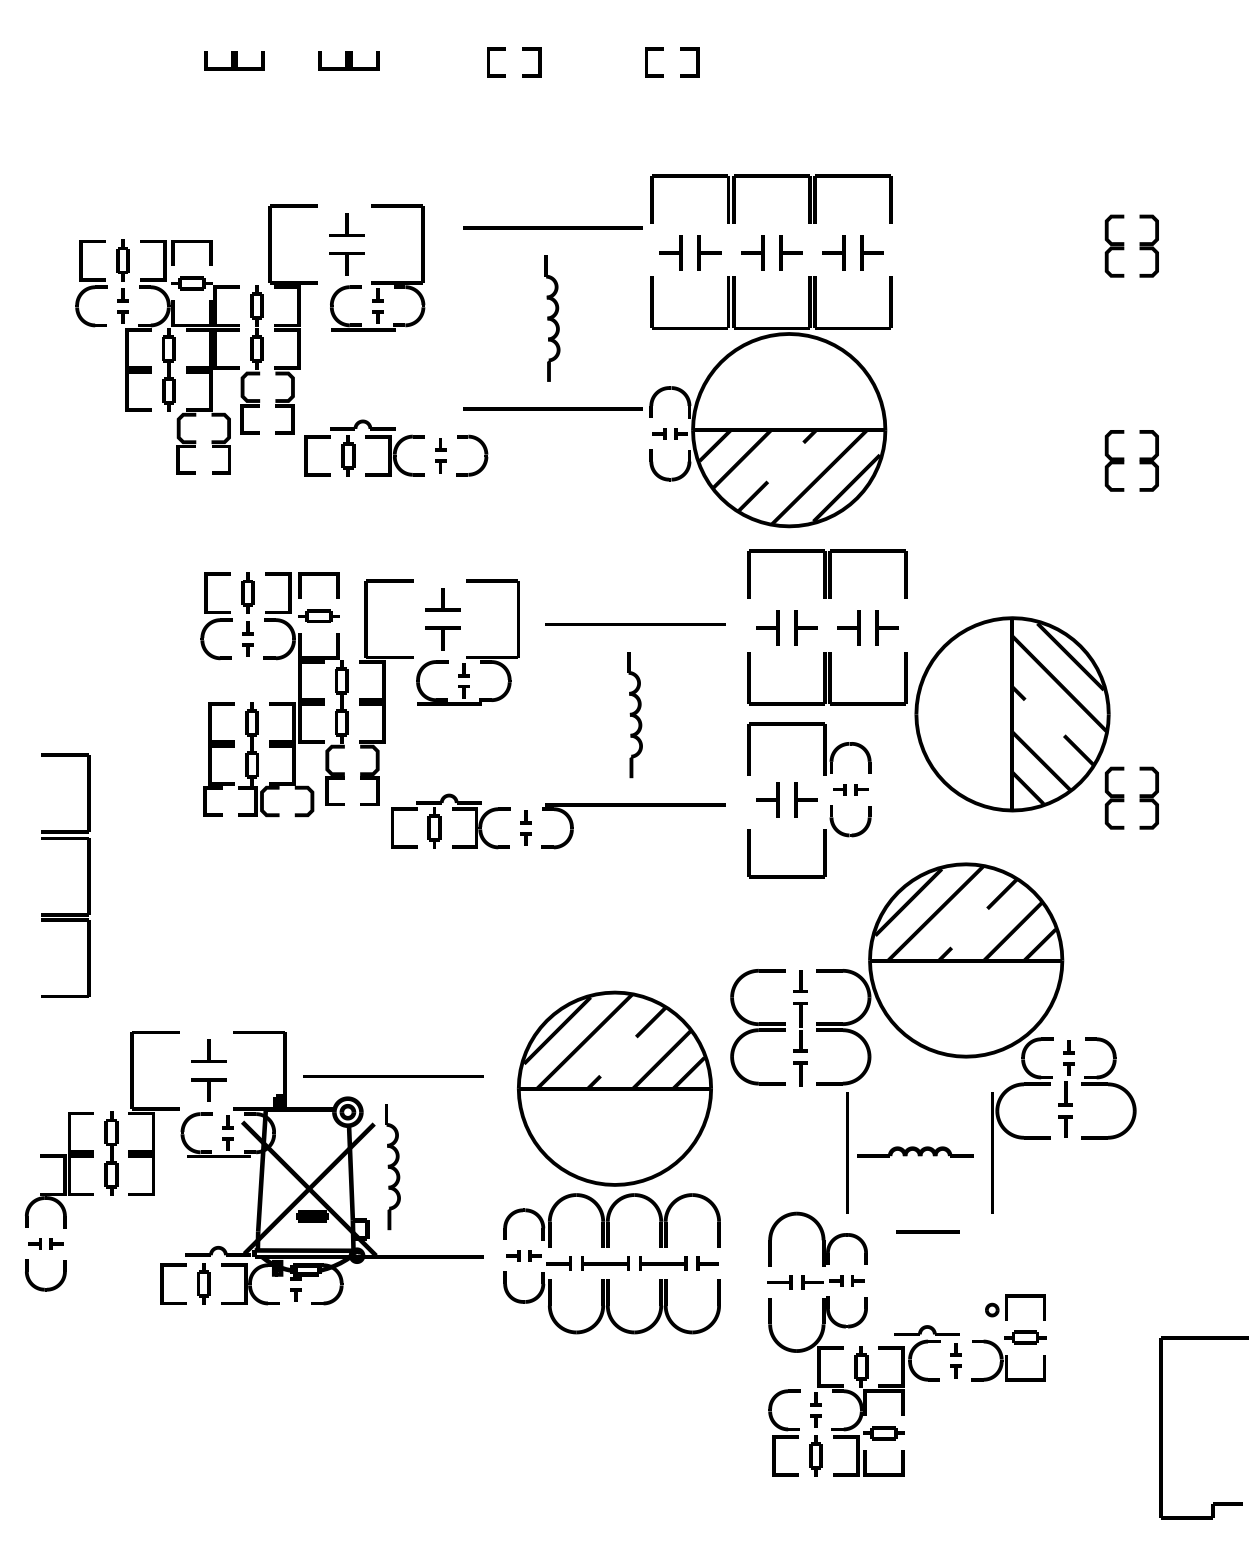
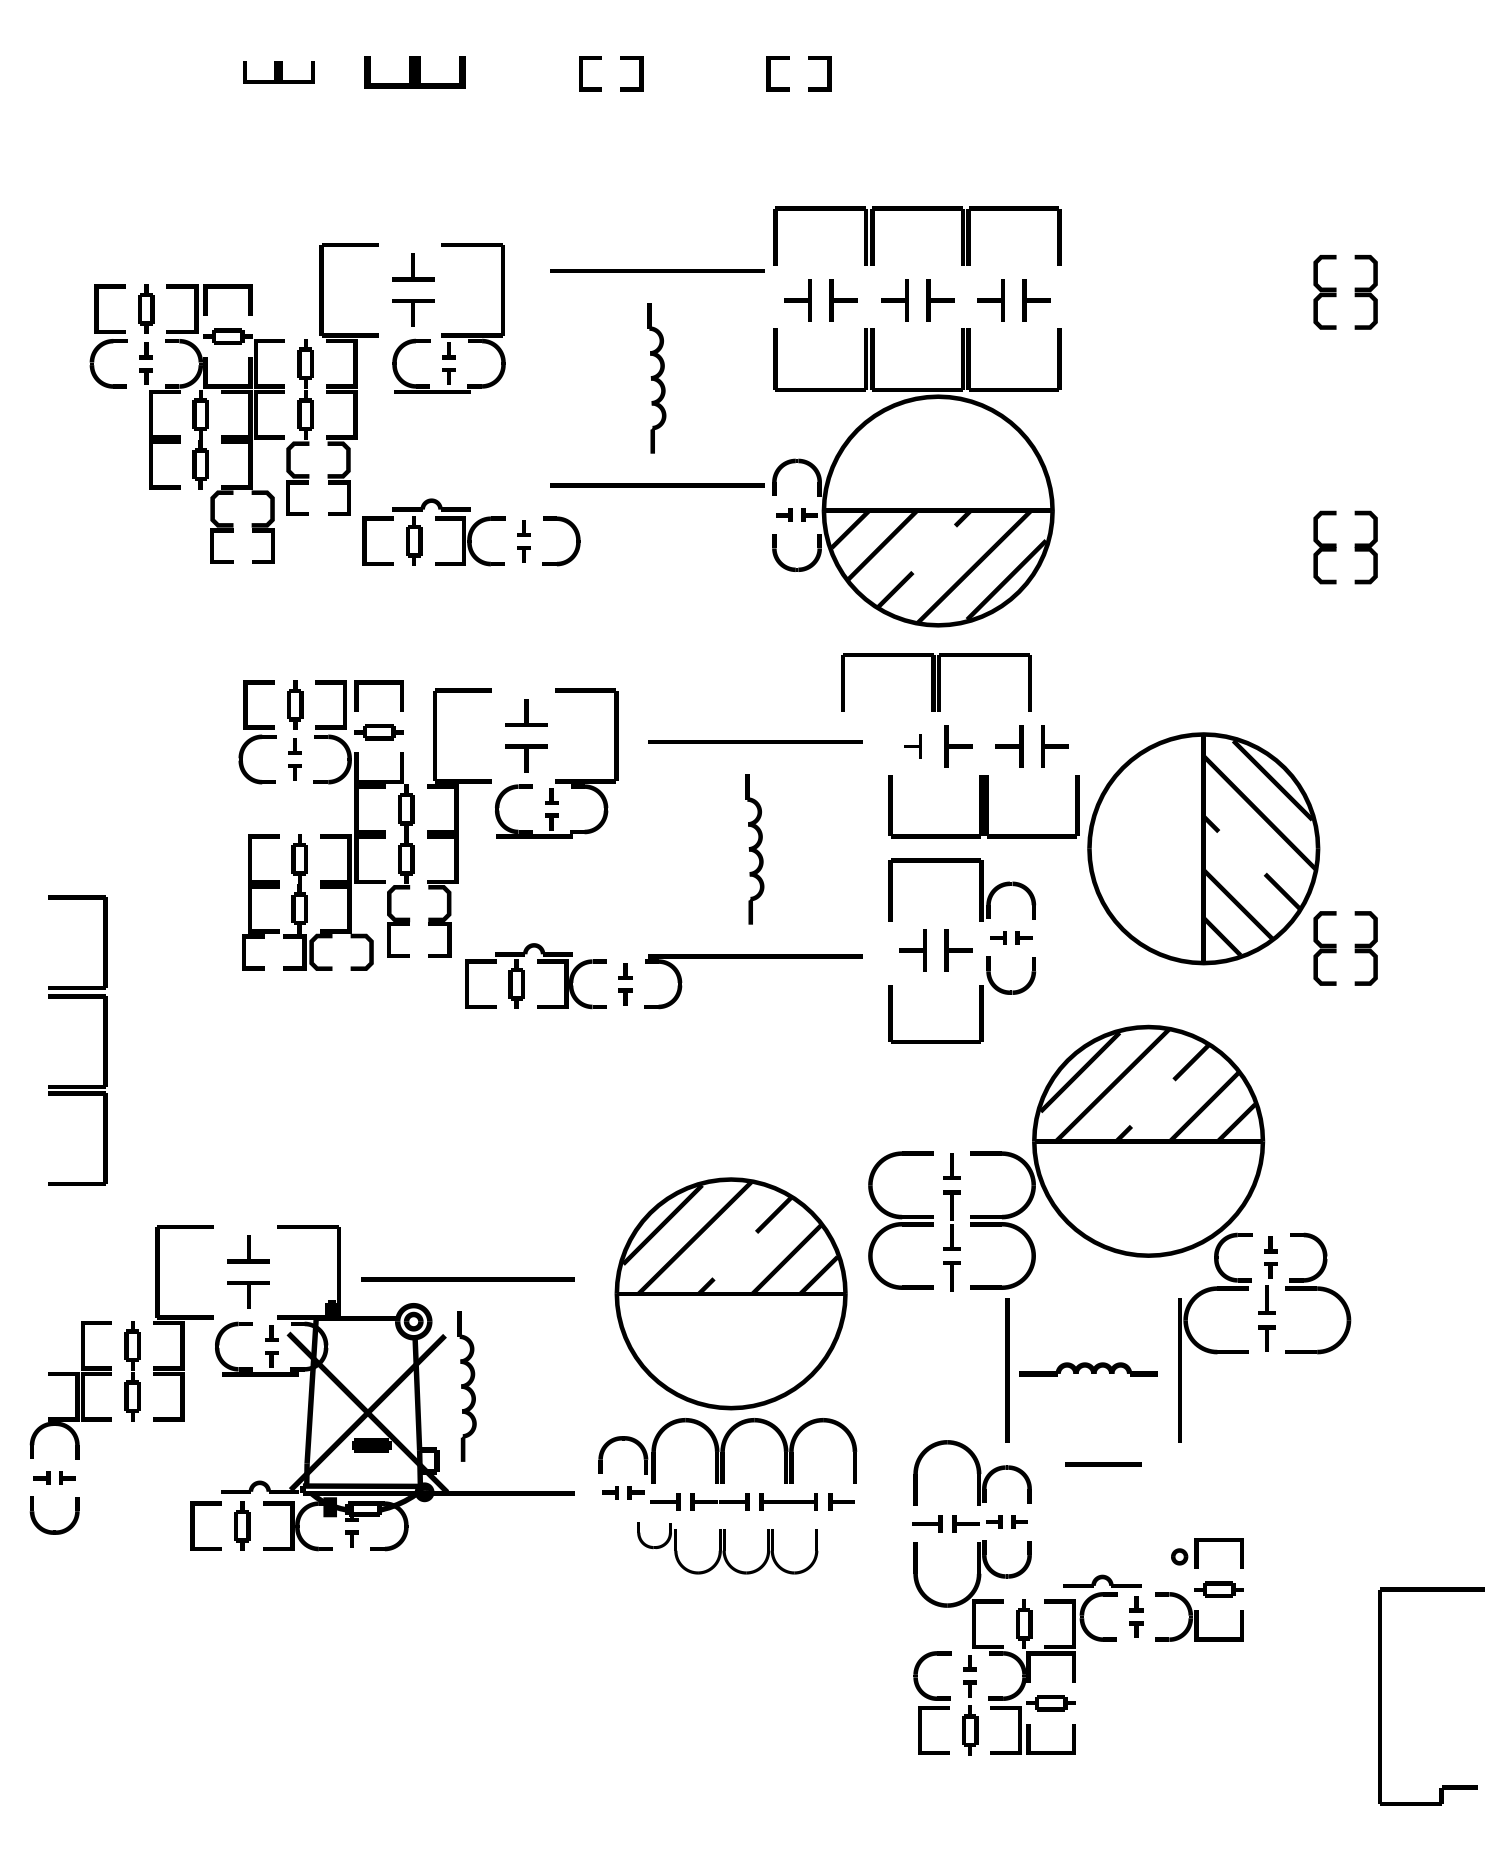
part: (348, 60) -> (414, 71), size x1.4
part: (827, 573) -> (936, 681), moved
part: (767, 627) -> (912, 745), size x0.6
part: (611, 1302) -> (727, 1547), size x0.7

